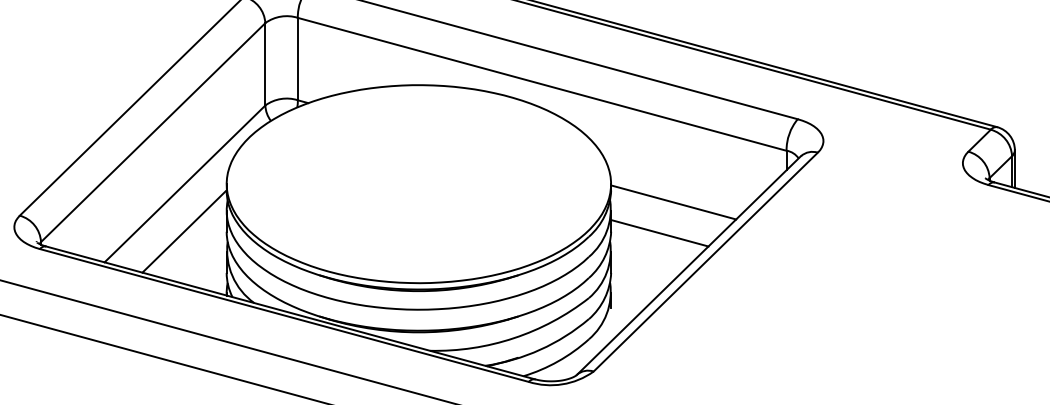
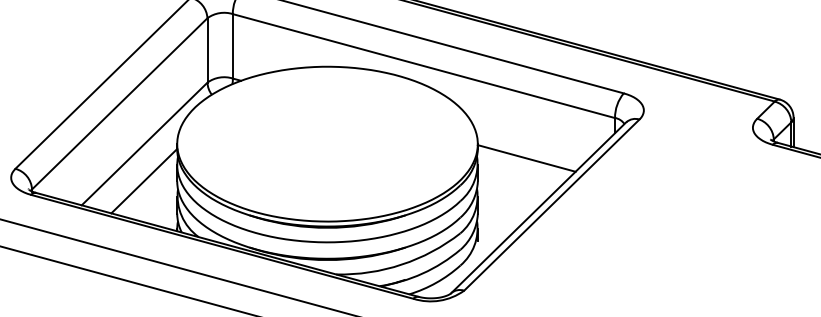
line: (659, 233) -> (515, 182), removed

